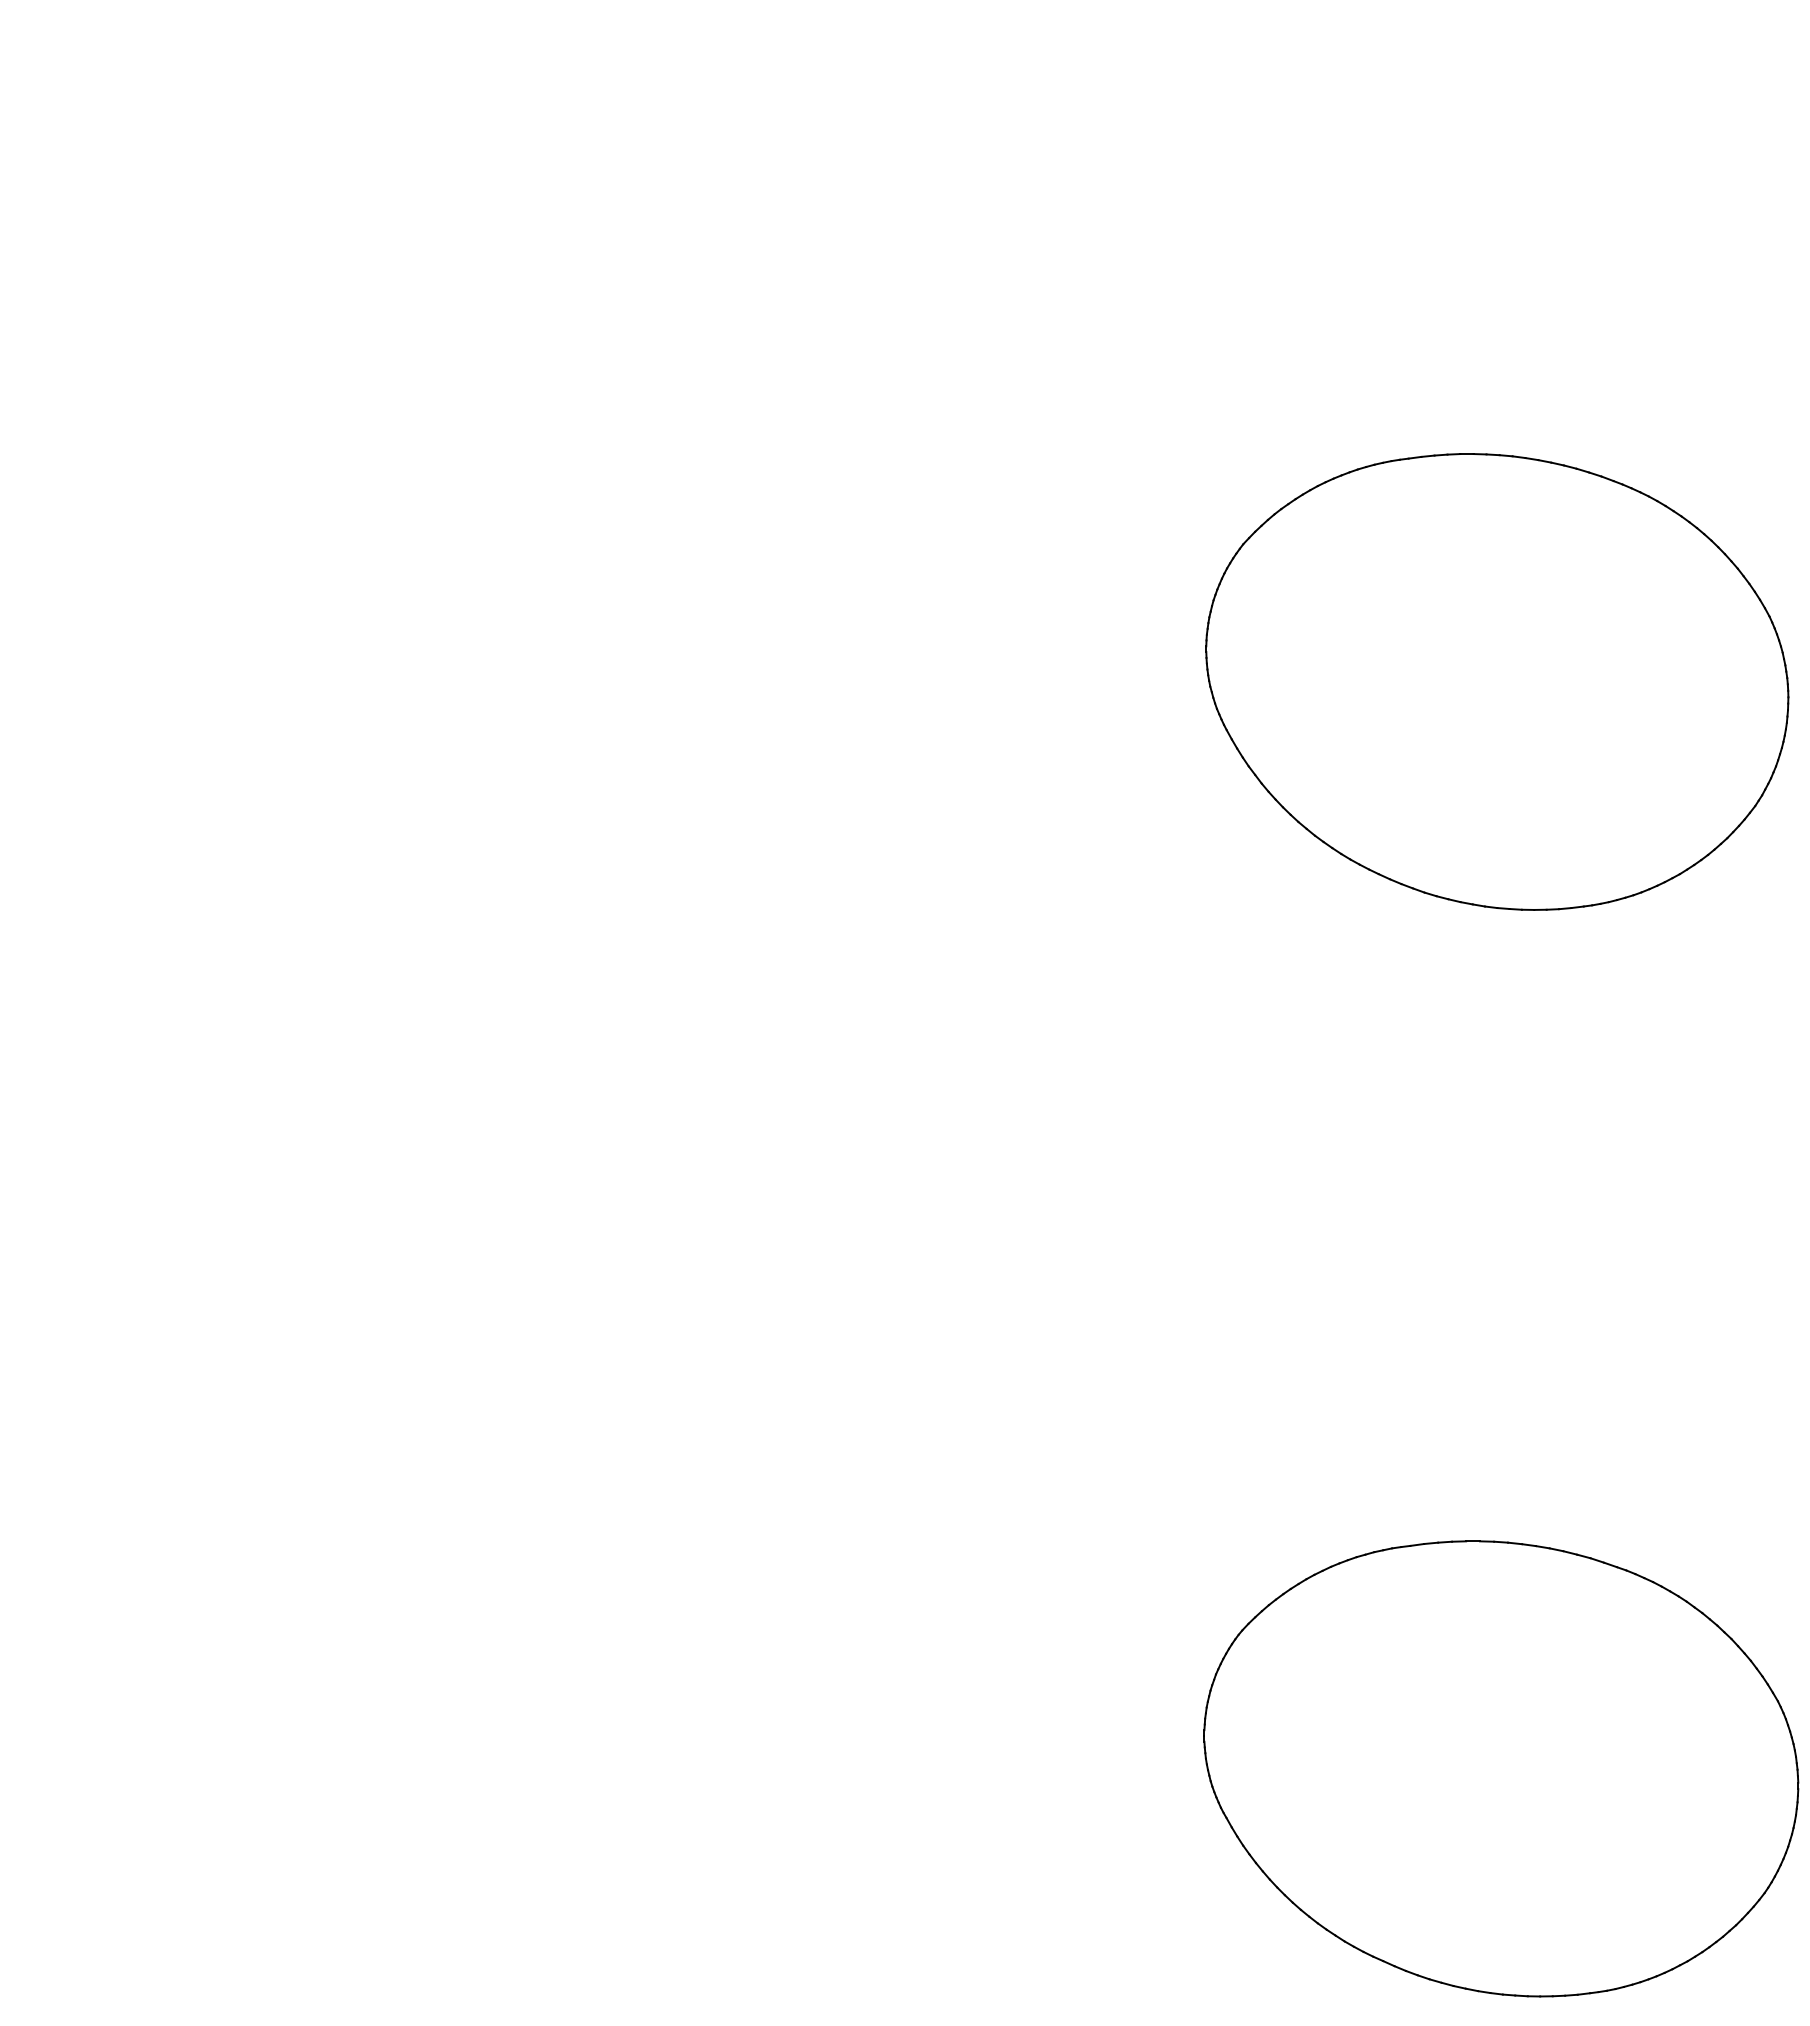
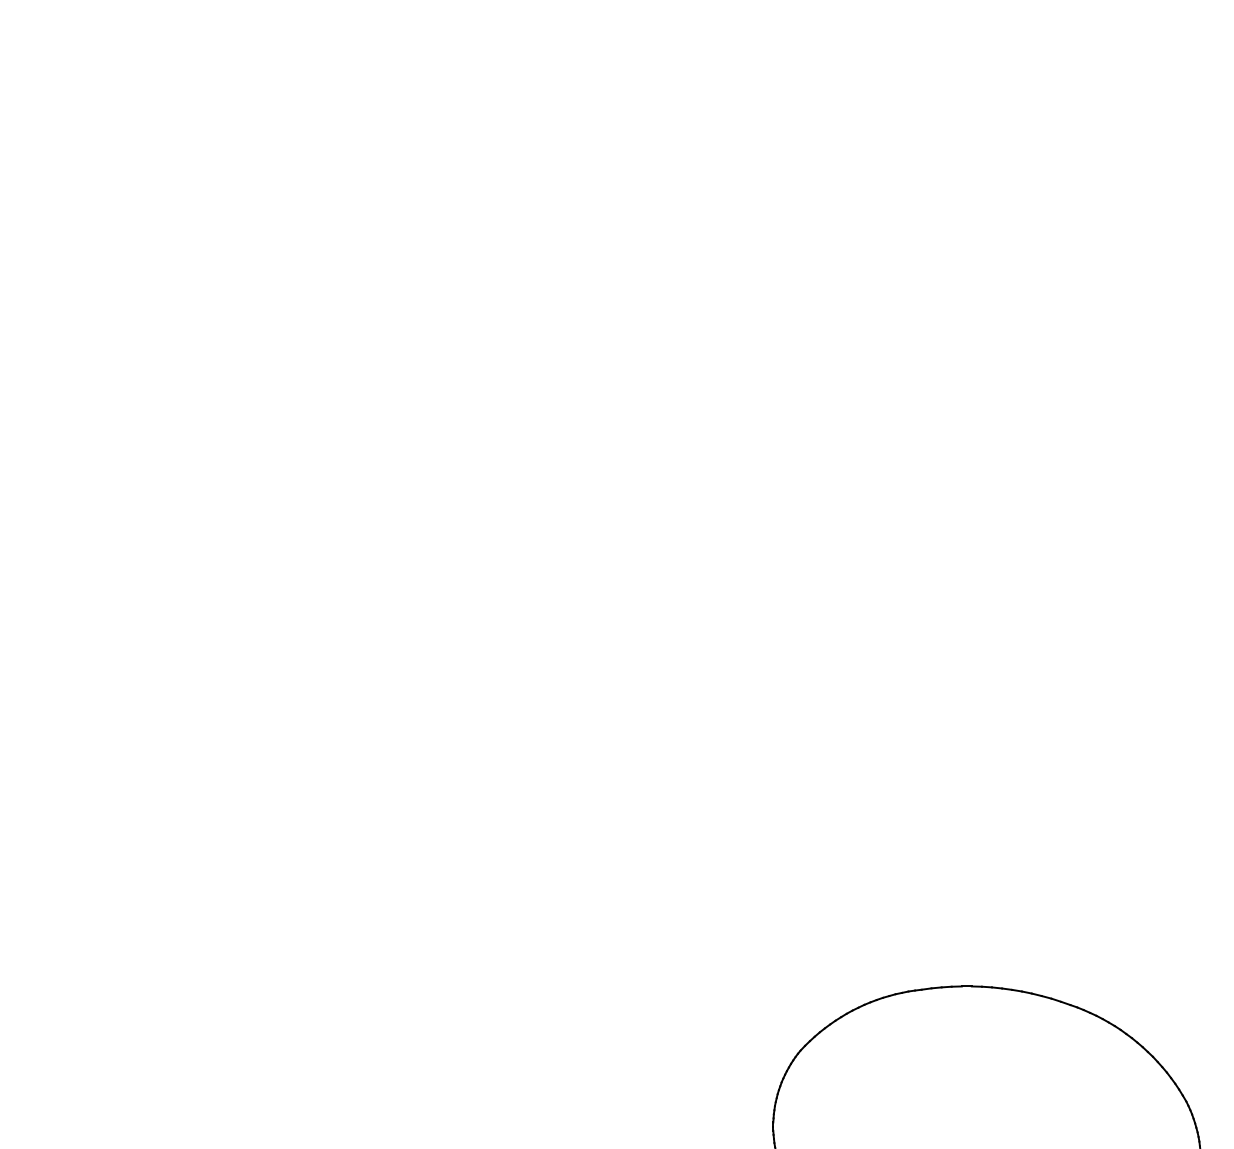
part: (1497, 681) -> (984, 367), removed

